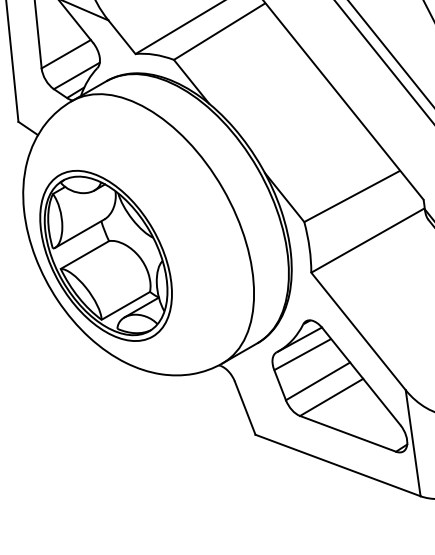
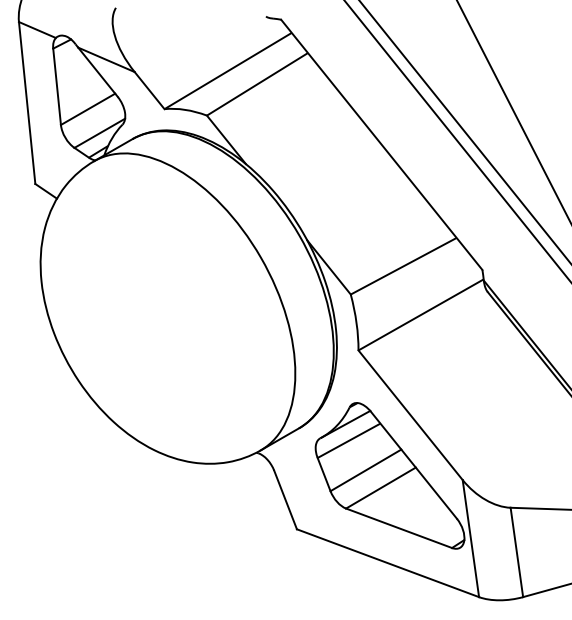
part: (105, 255) -> (131, 331), removed

